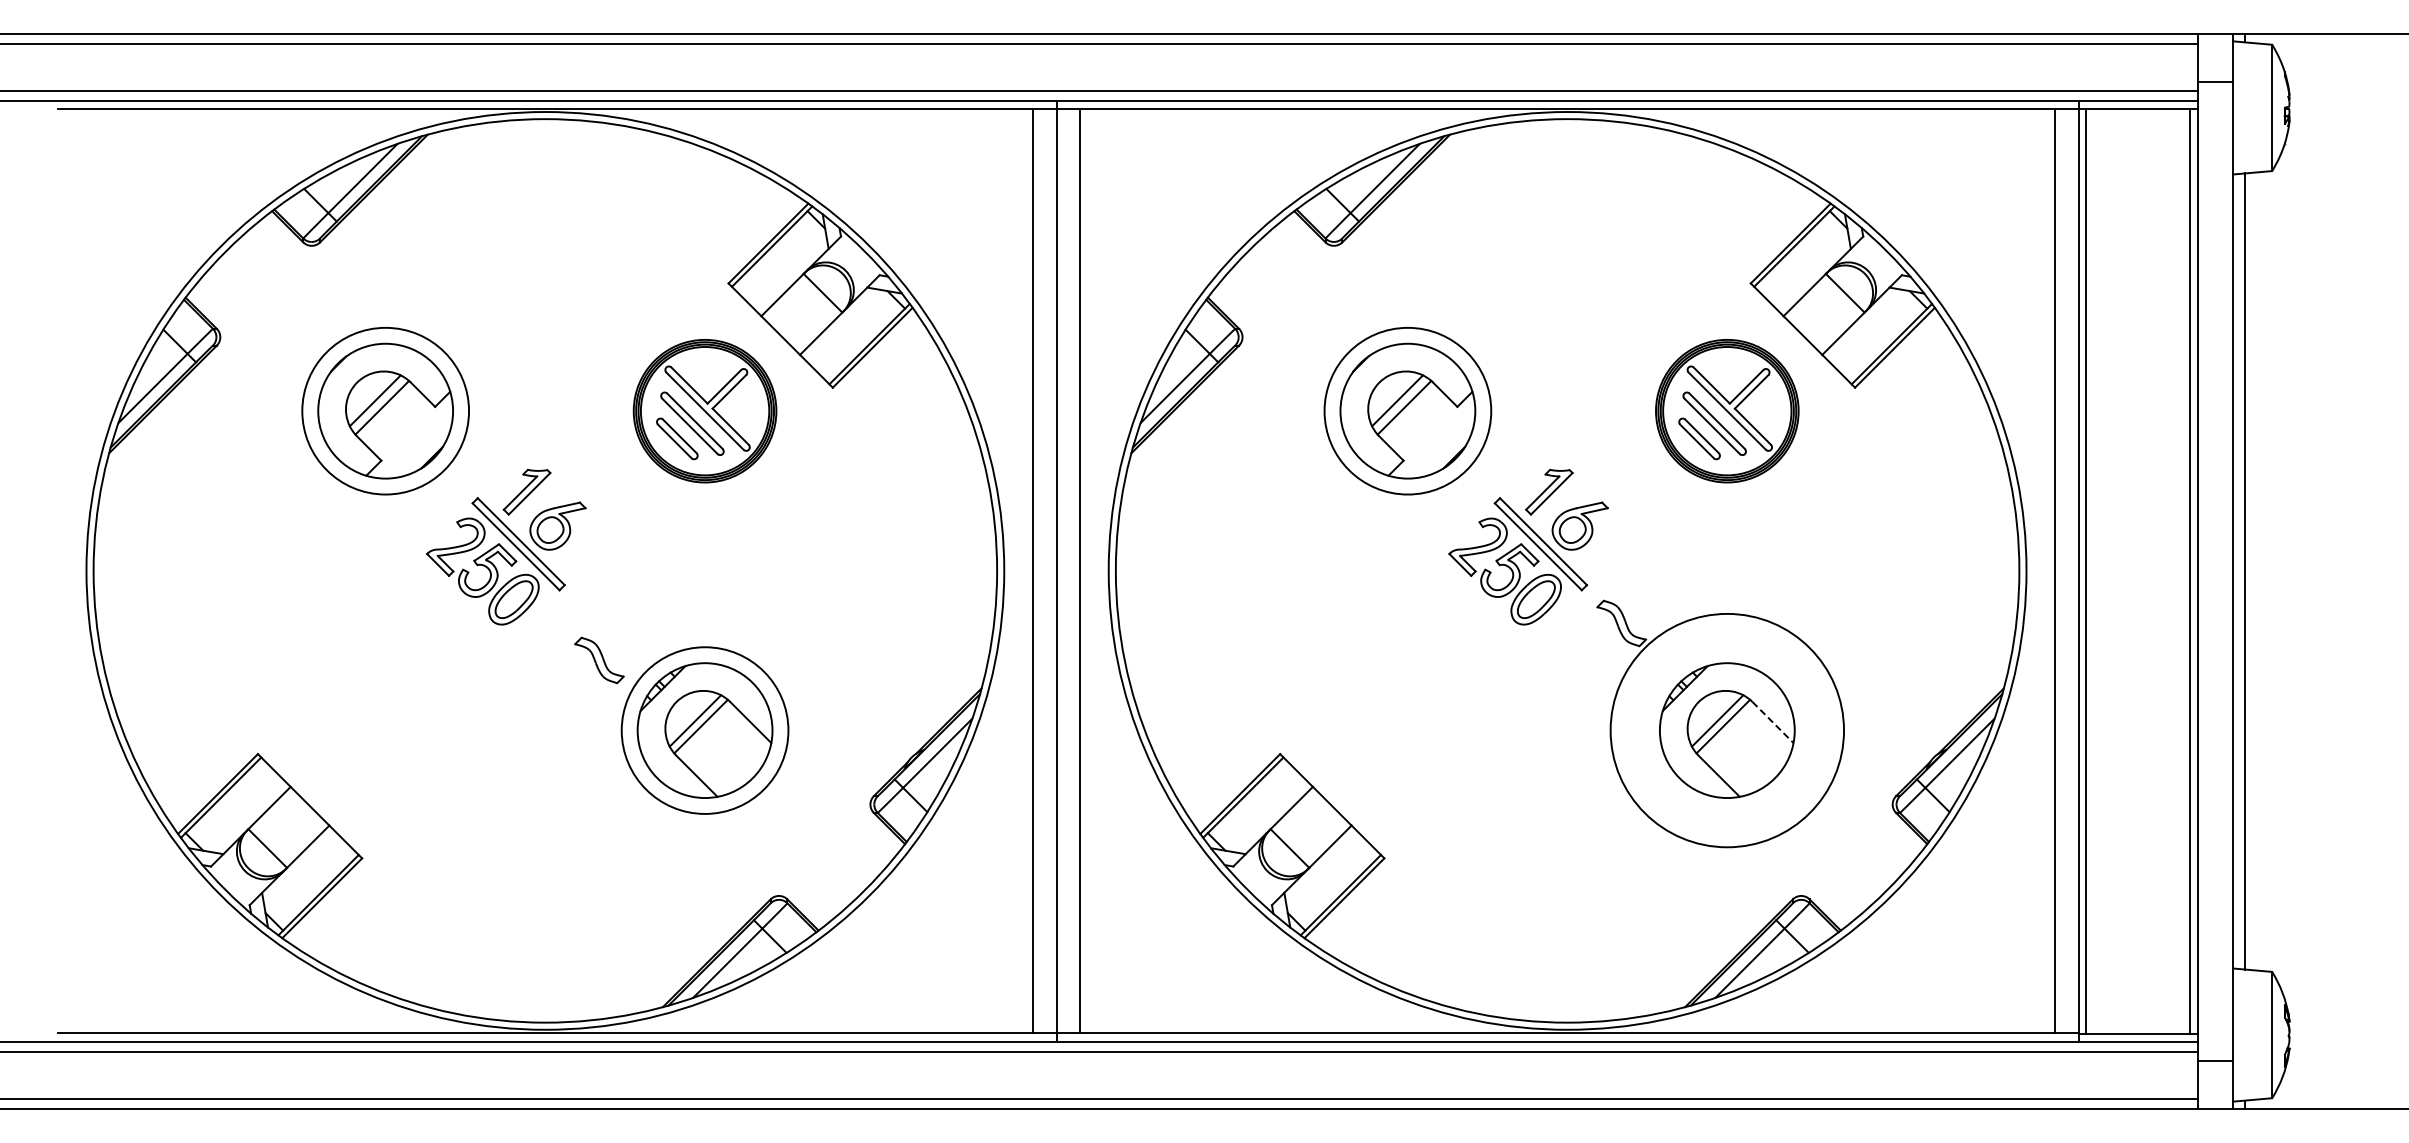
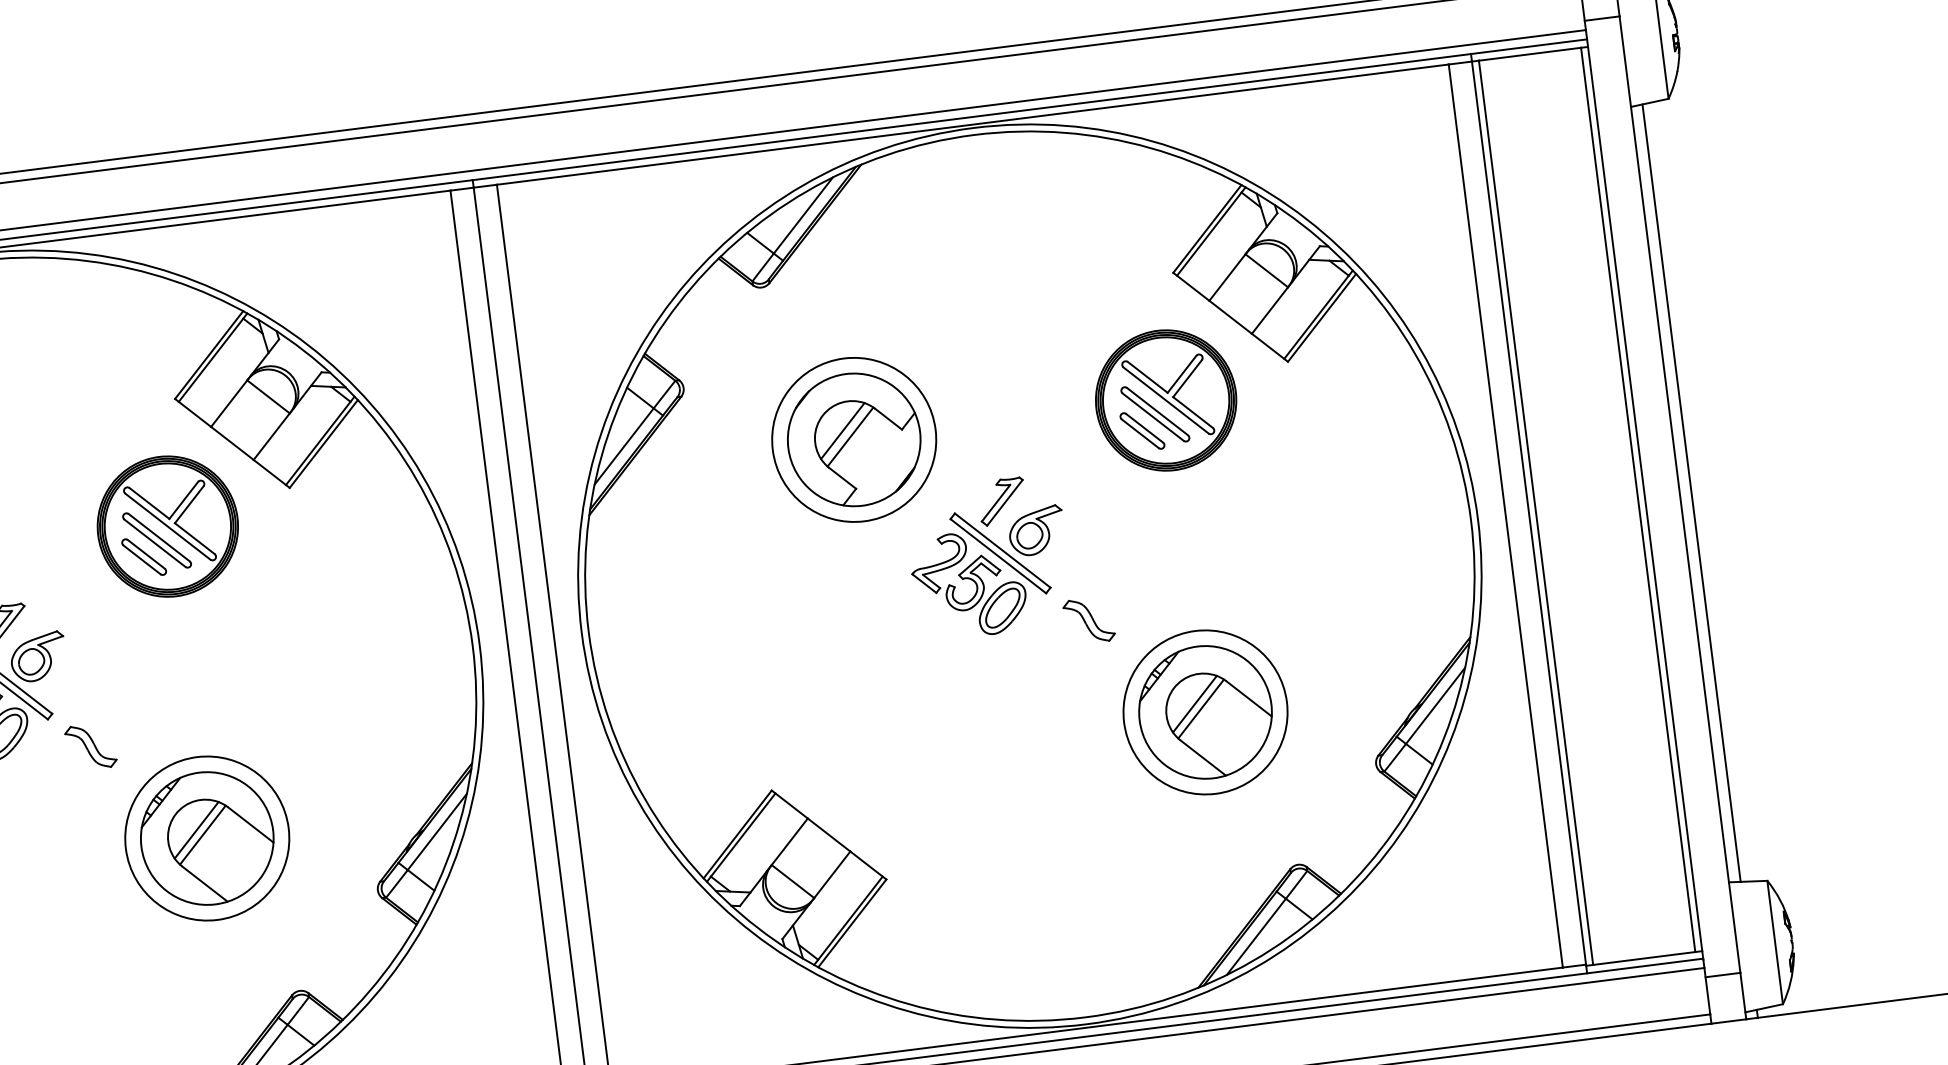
part: (599, 660) -> (90, 746), moved
line: (1773, 722) -> (1249, 698), dashed -> solid
circle: (1726, 730) -> (1204, 712), size x0.71

